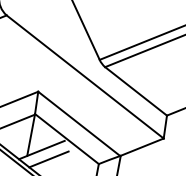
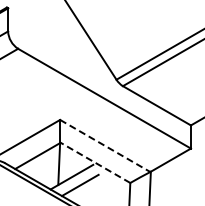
line: (79, 124) -> (105, 146), solid -> dashed
line: (67, 138) -> (95, 162), solid -> dashed

